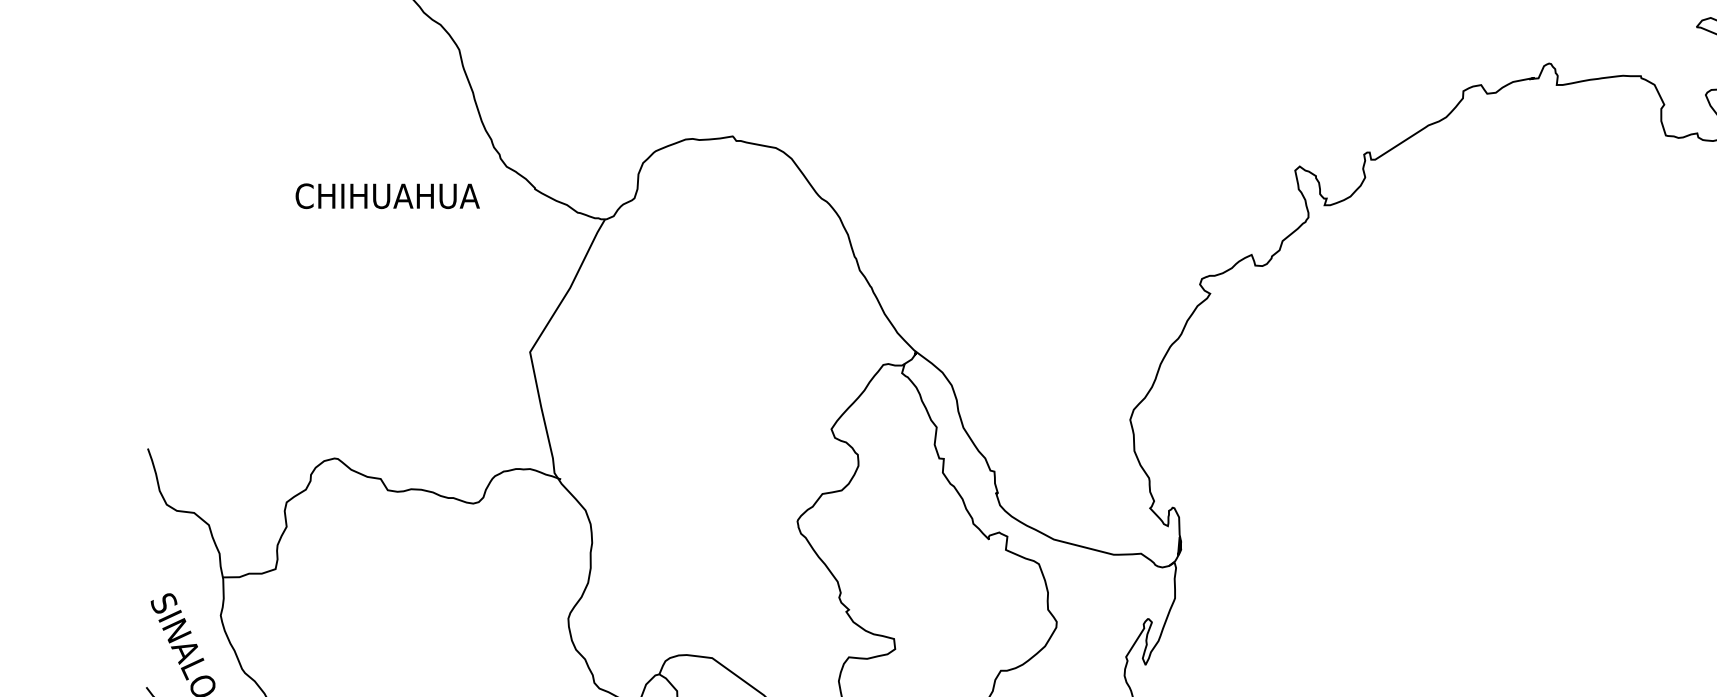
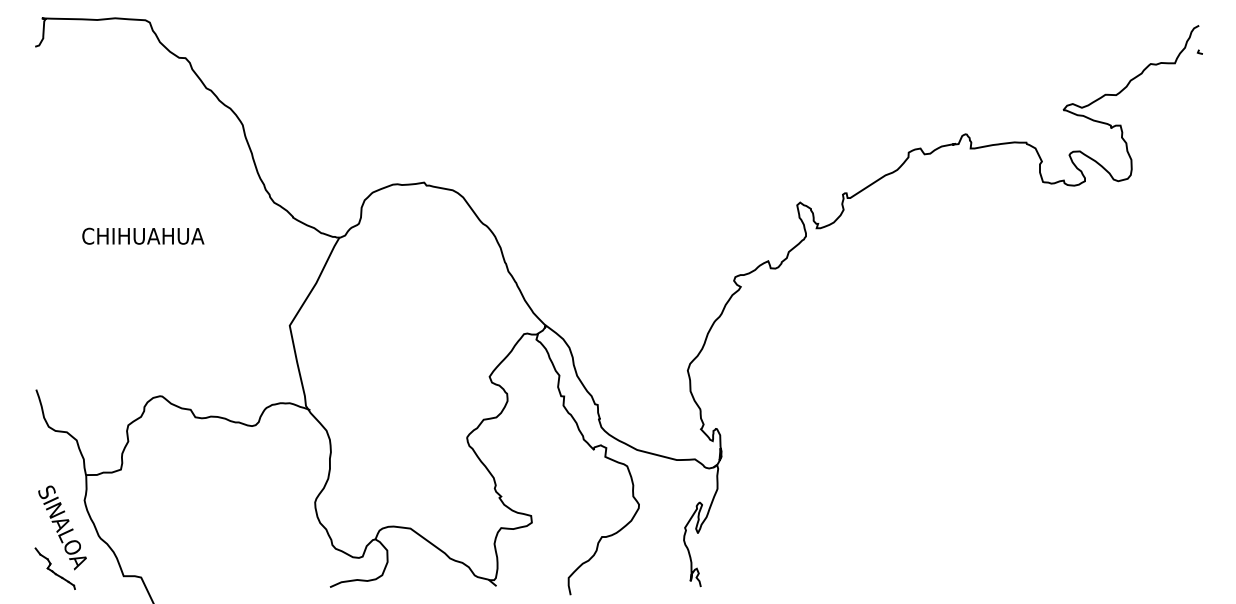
text: (387, 195) -> (143, 235), moved

